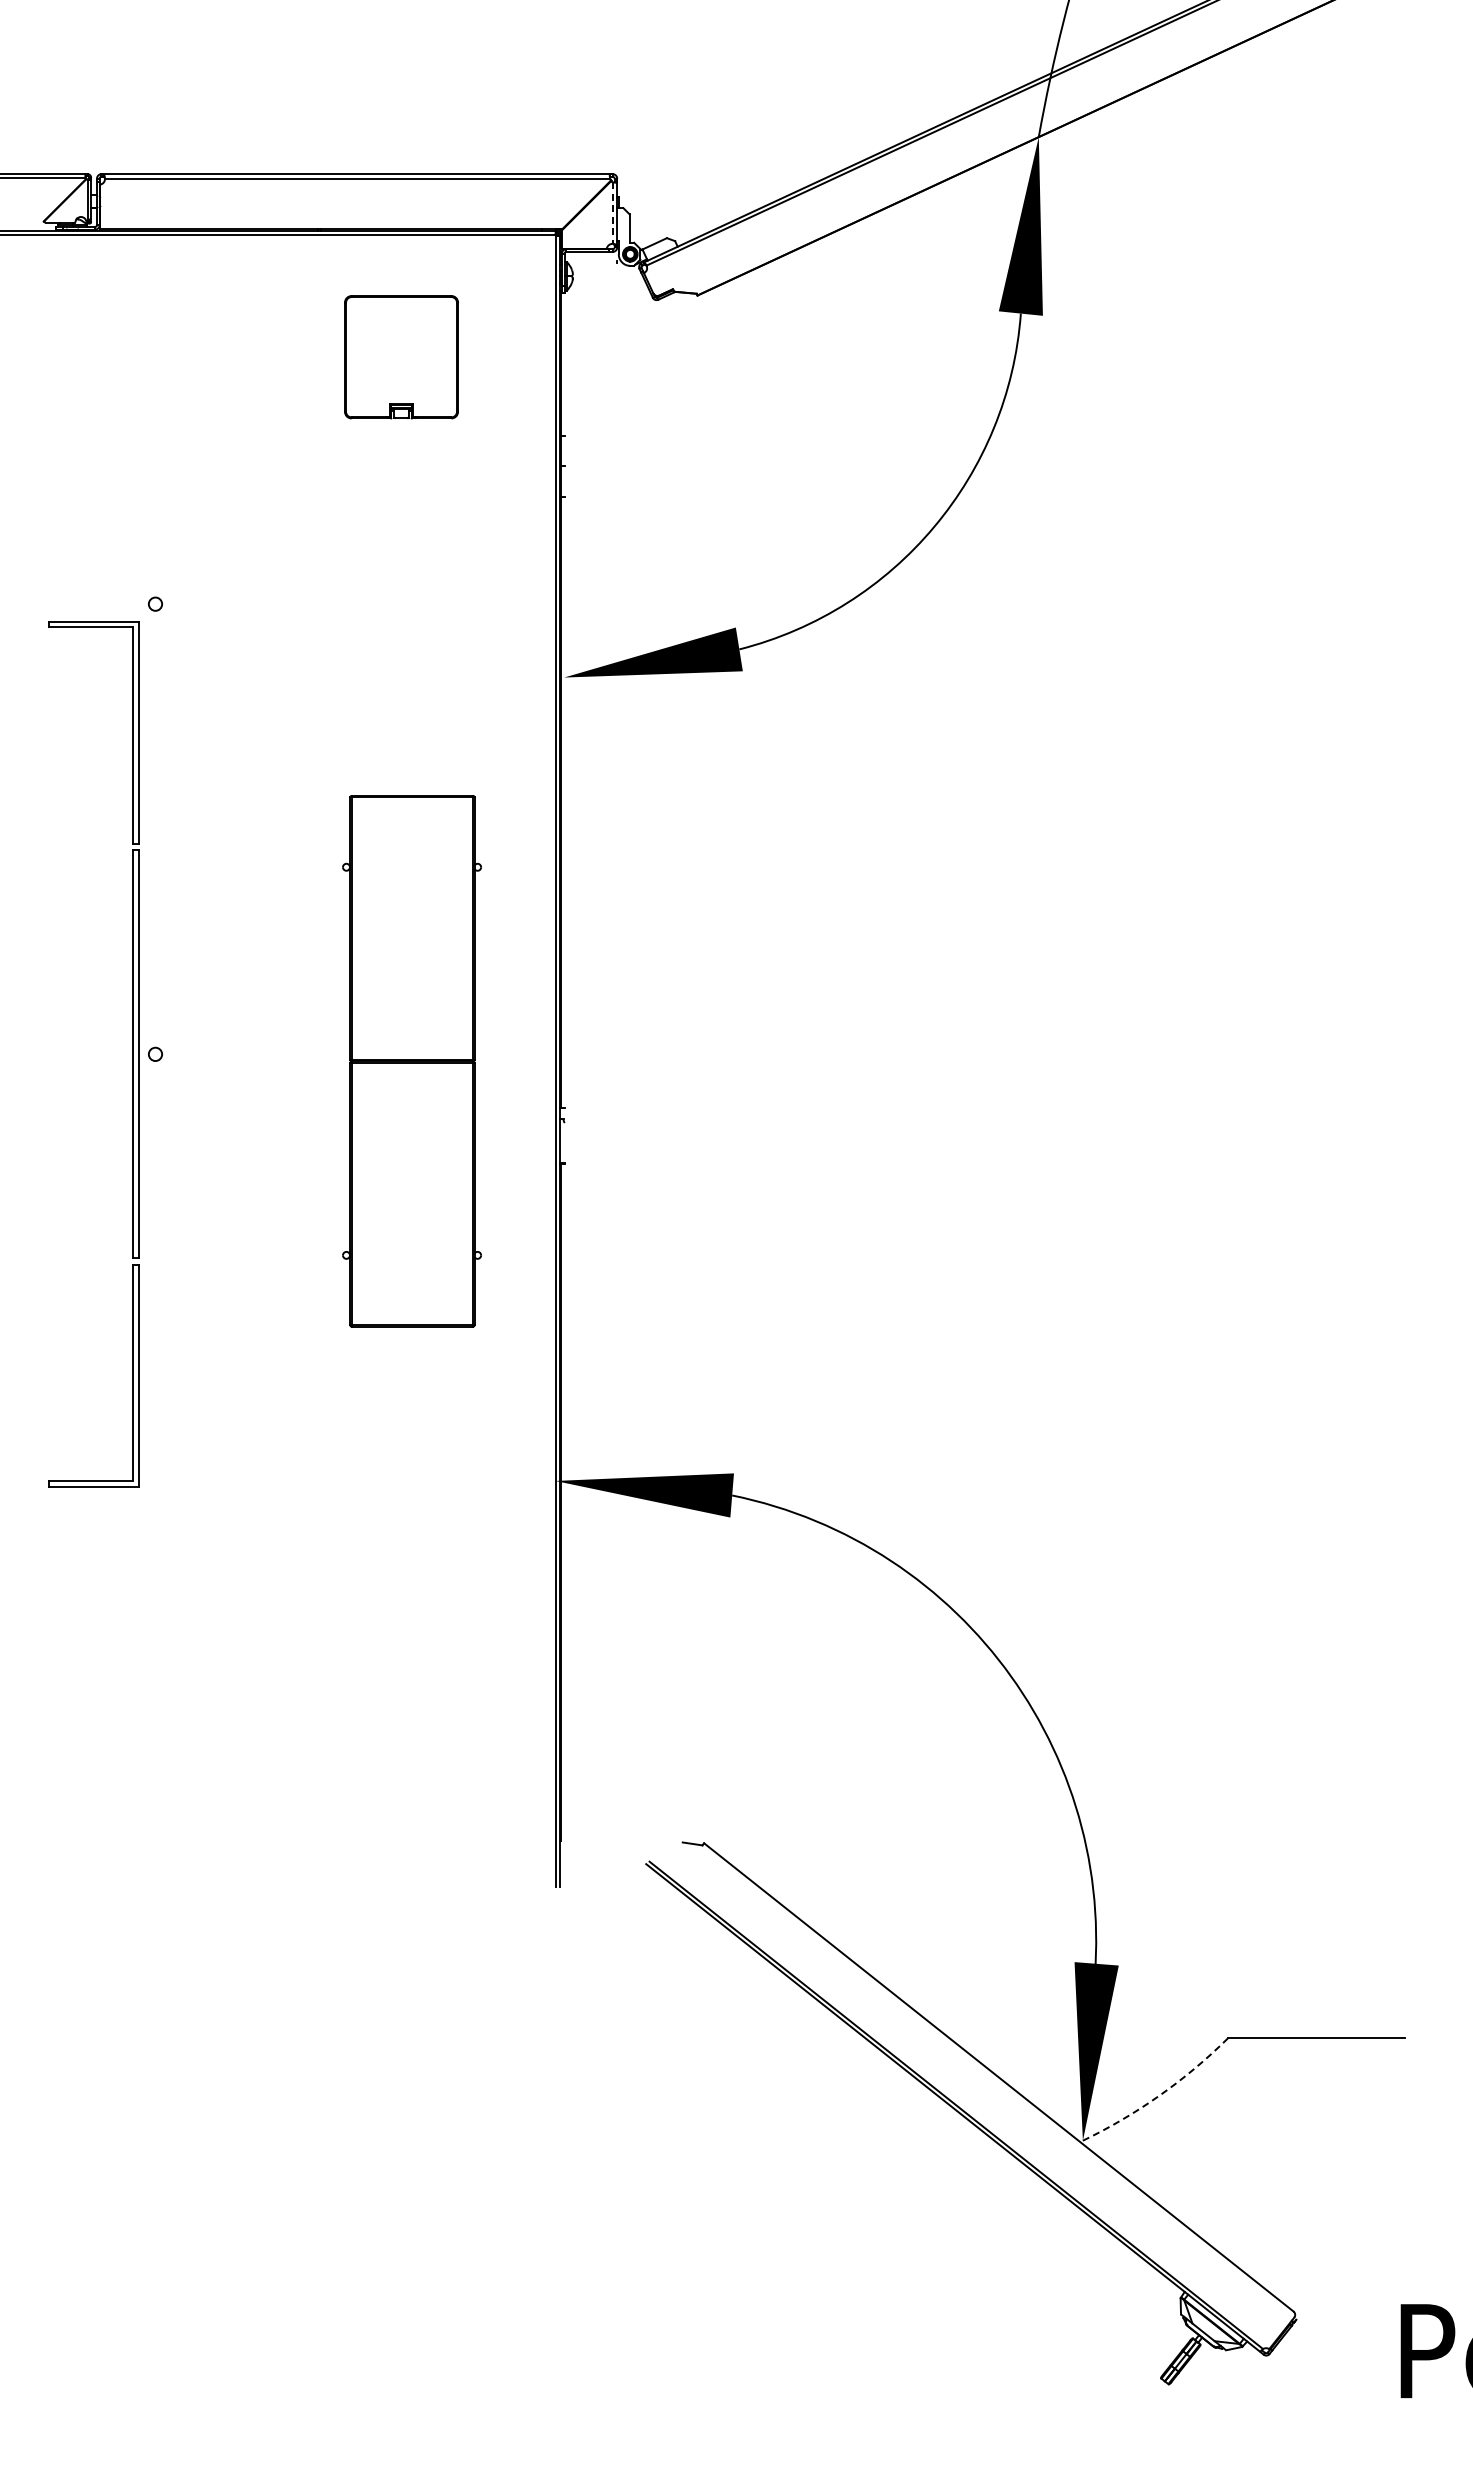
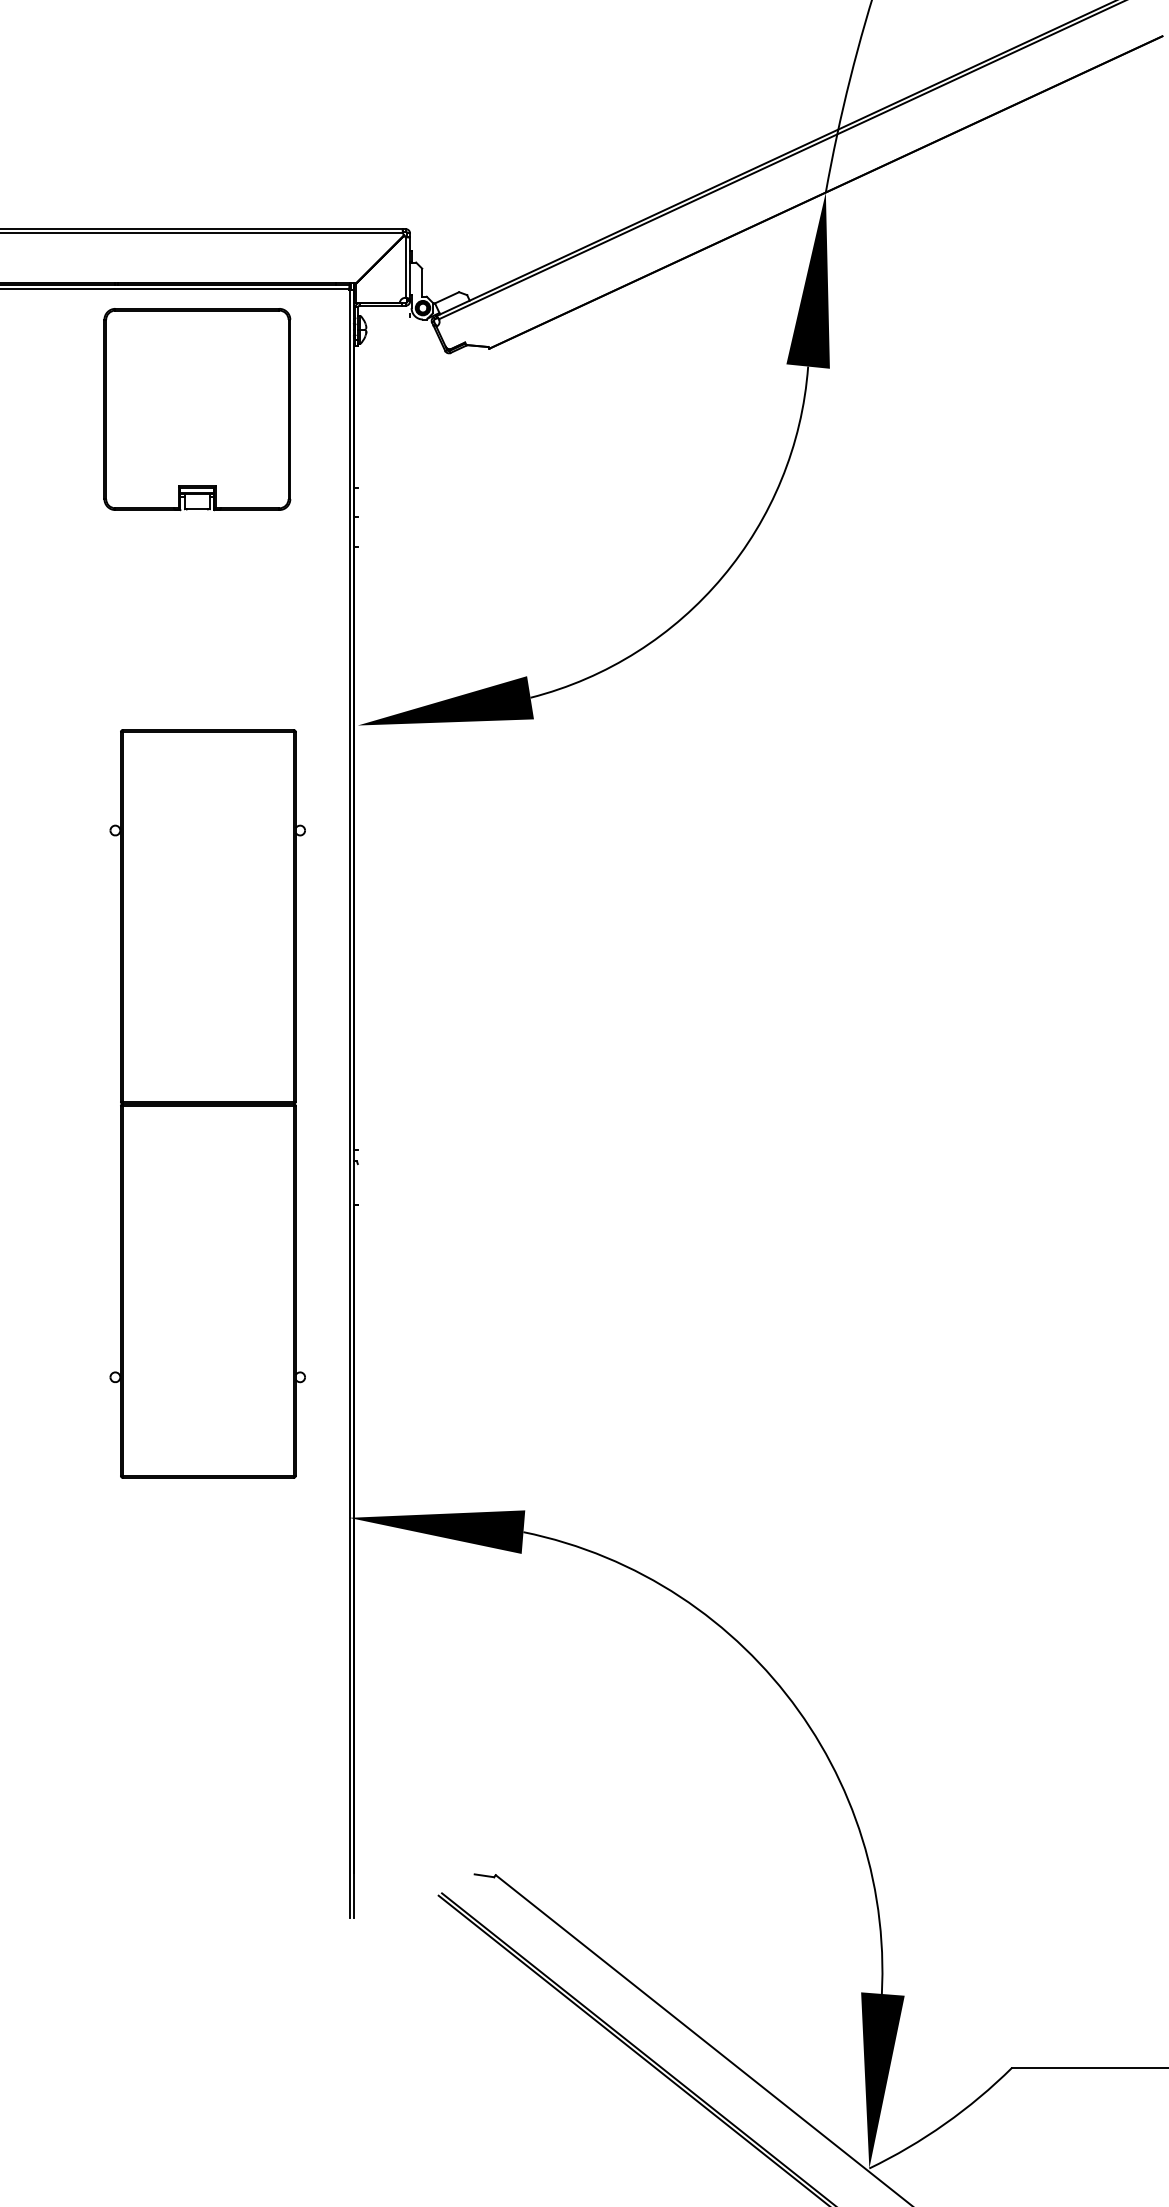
line: (612, 213) -> (405, 267), dashed -> solid
part: (401, 357) -> (197, 409), size x1.67
part: (411, 1061) -> (207, 1104), size x1.43
arc: (1159, 2095) -> (944, 2123), dashed -> solid

